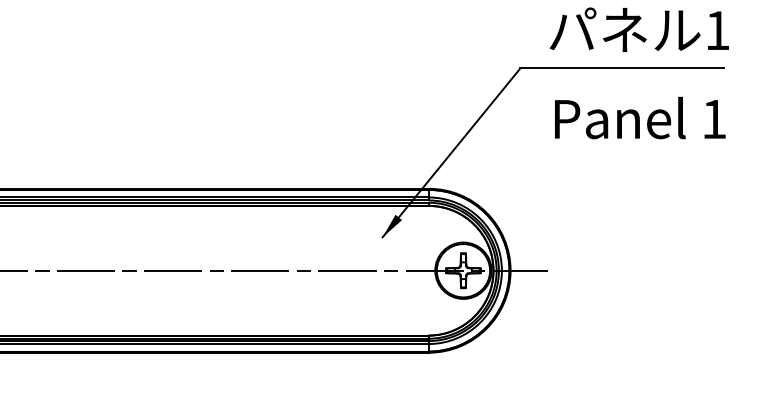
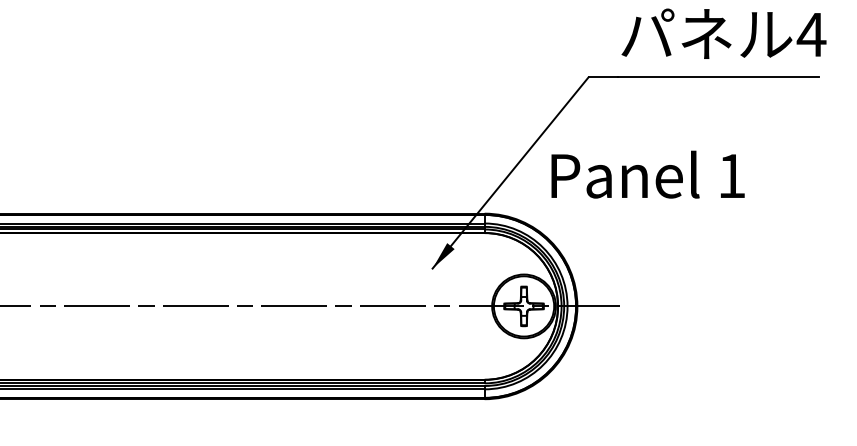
text: (717, 30) -> (811, 34), 1 -> 4
text: (639, 117) -> (647, 174), moved

